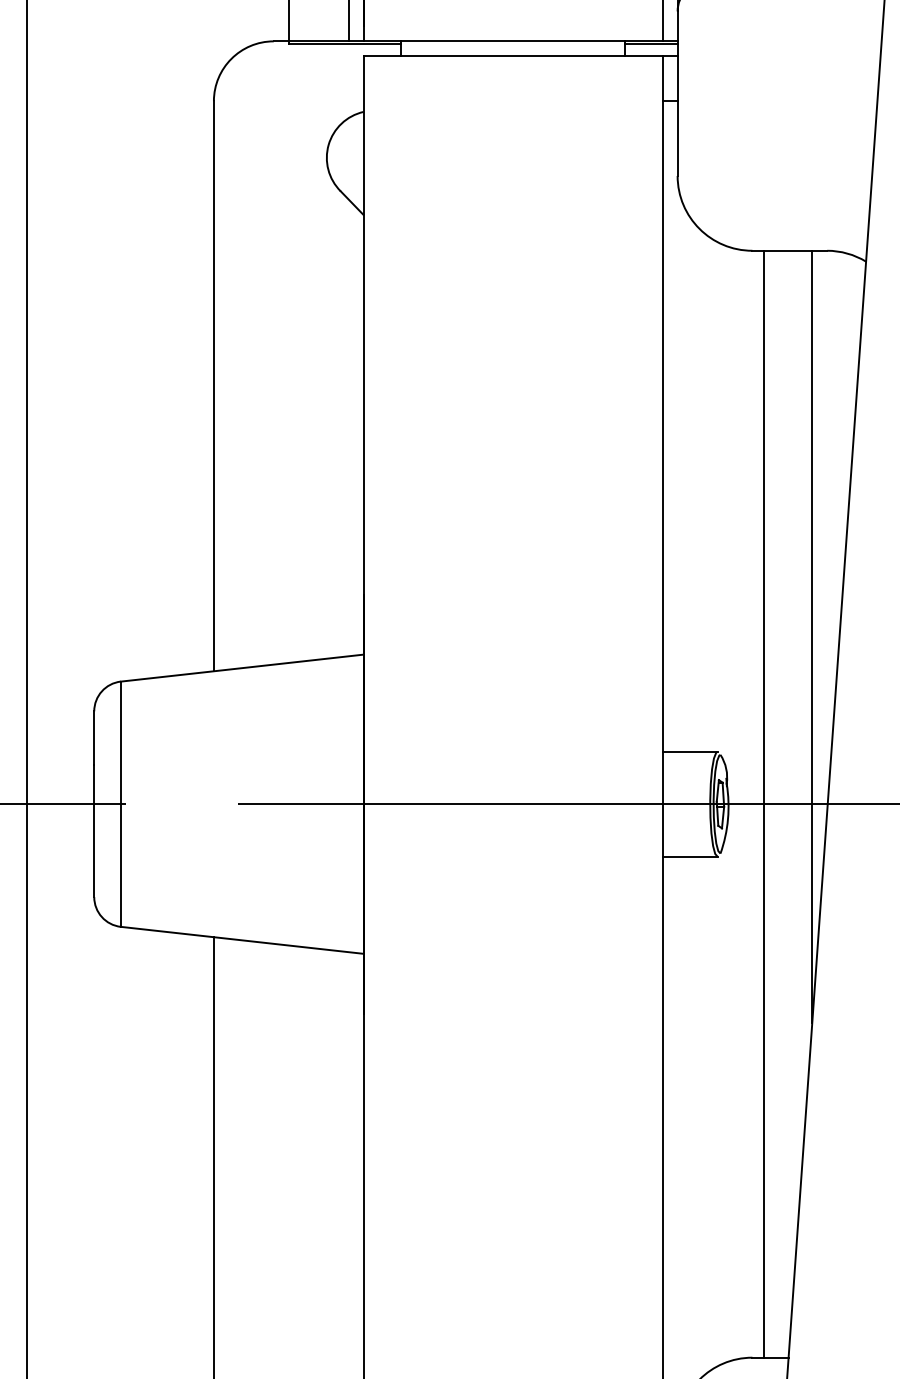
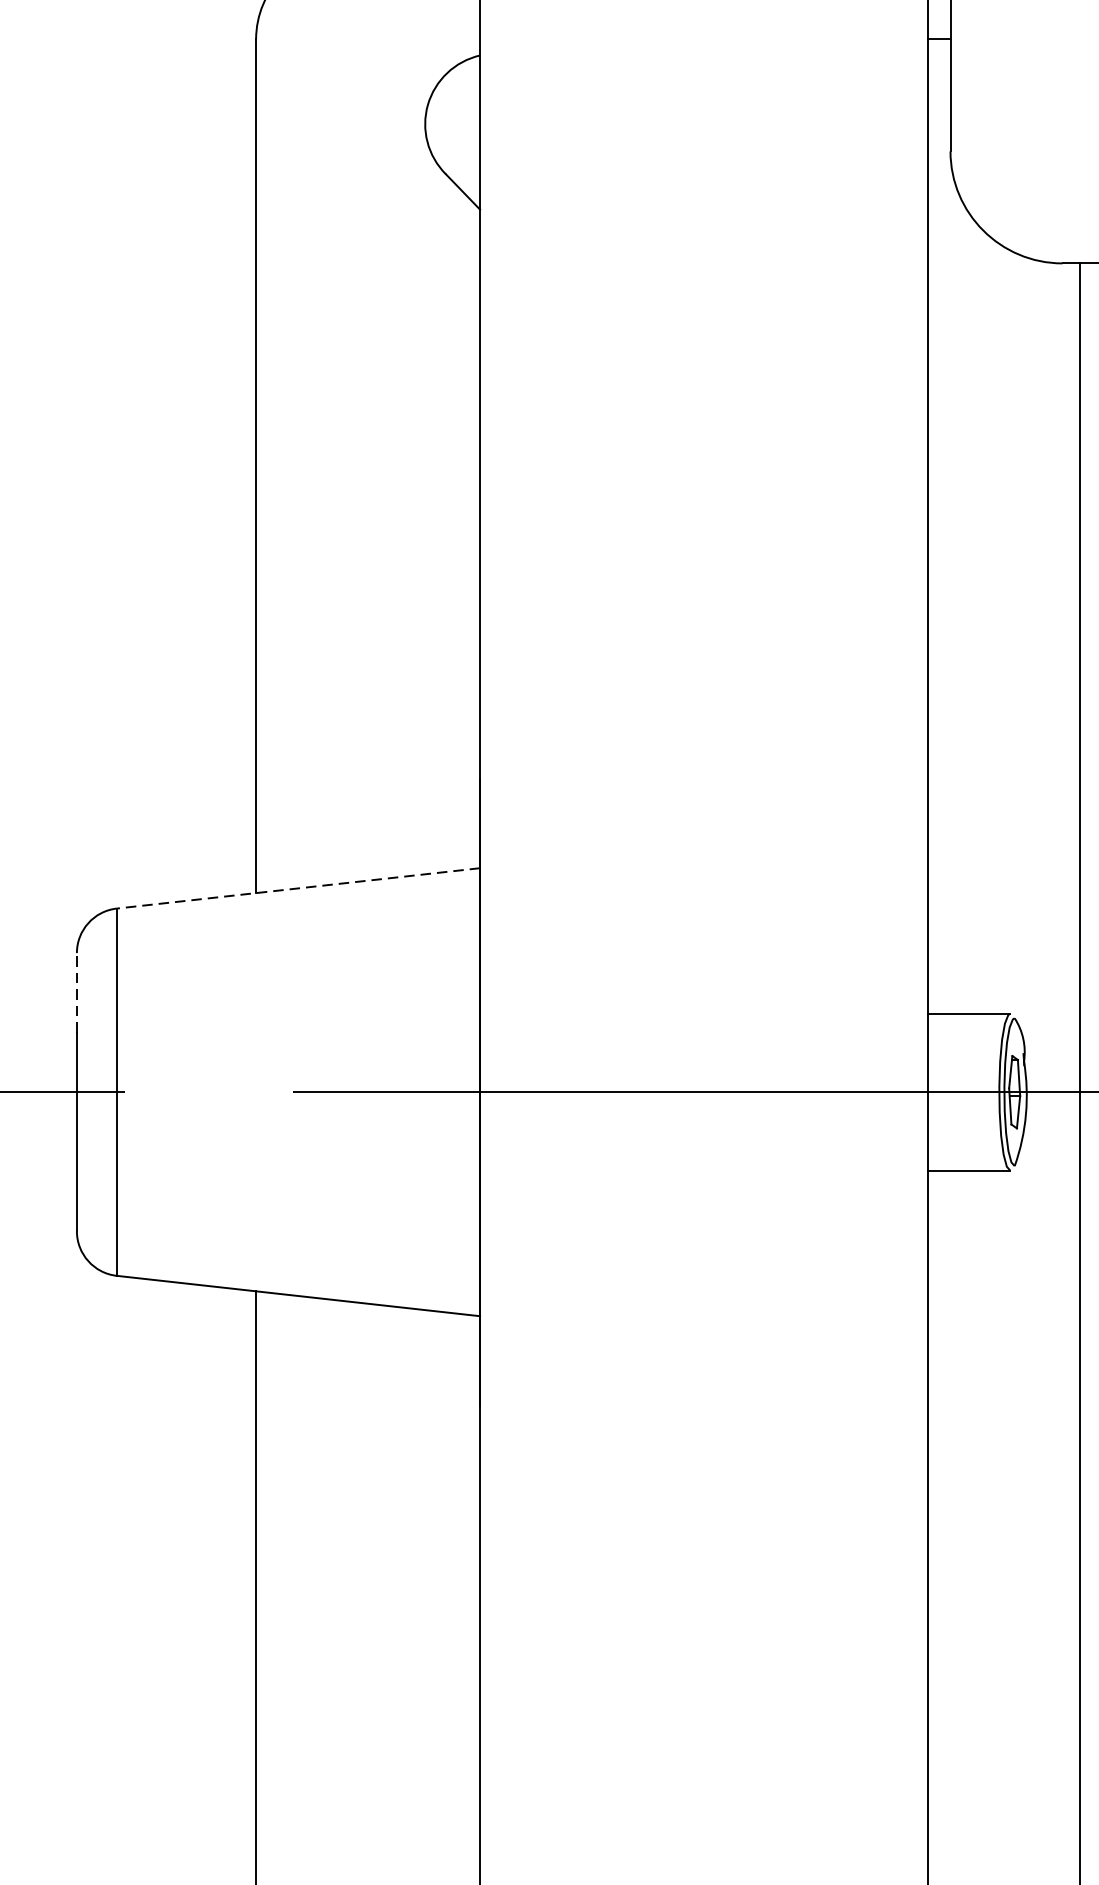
line: (241, 668) -> (297, 888), solid -> dashed
line: (94, 737) -> (77, 992), solid -> dashed

